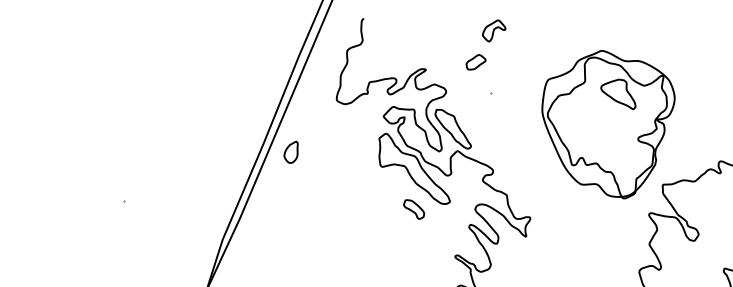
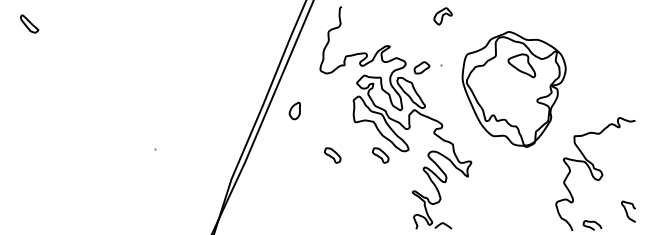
part: (475, 61) -> (421, 67), moved
part: (607, 124) -> (513, 89), moved
part: (290, 151) -> (294, 110), moved
part: (352, 209) -> (332, 155), added

